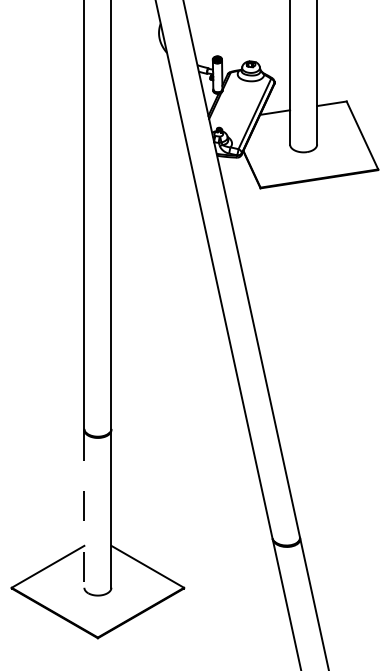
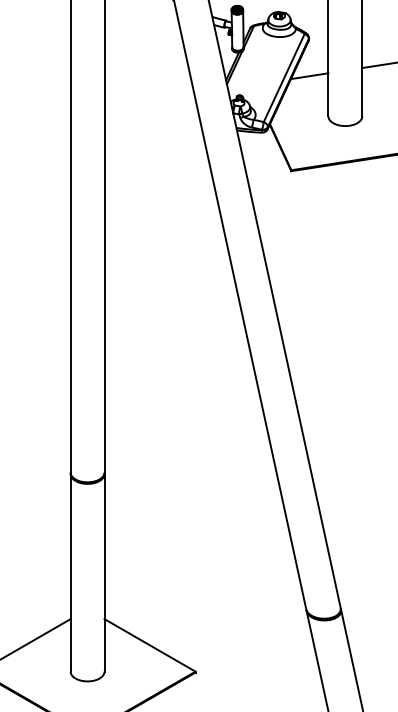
line: (84, 508) -> (70, 572), dashed -> solid

